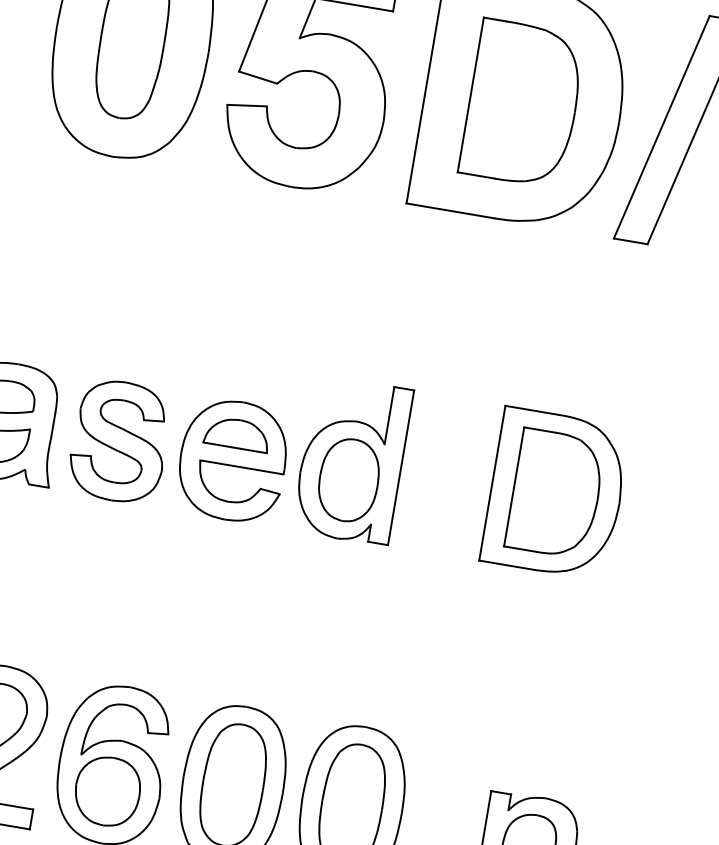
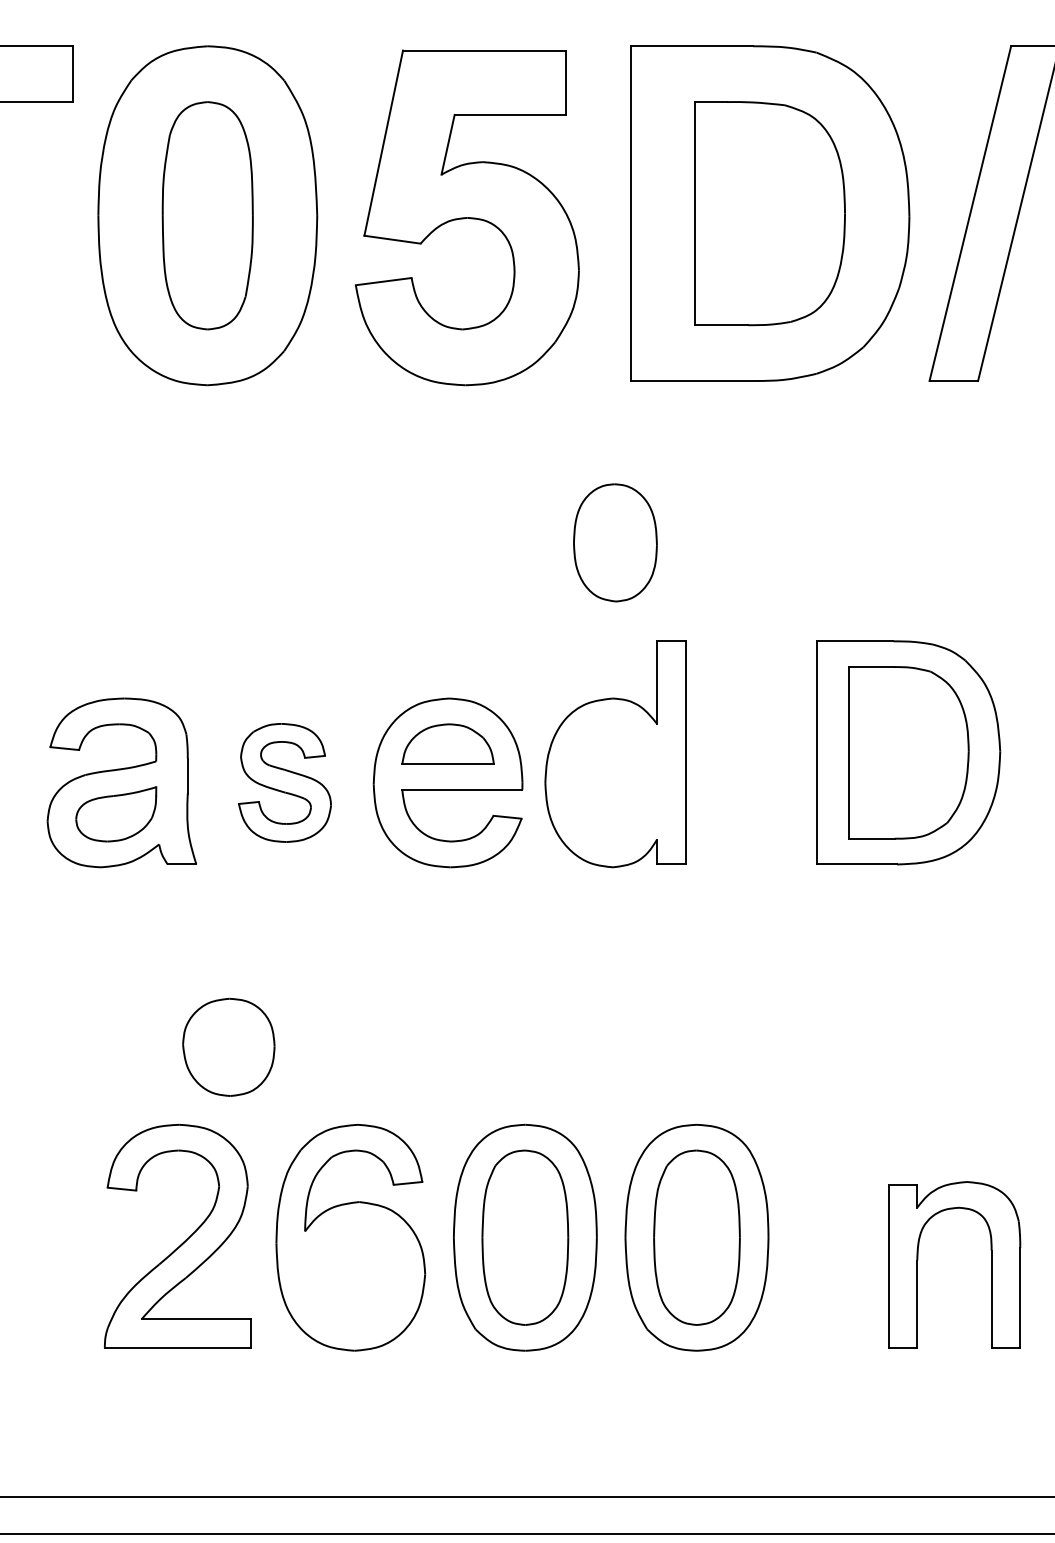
part: (119, 441) -> (284, 782), size x0.7
part: (349, 480) -> (615, 542), moved
part: (107, 790) -> (228, 1046), moved

